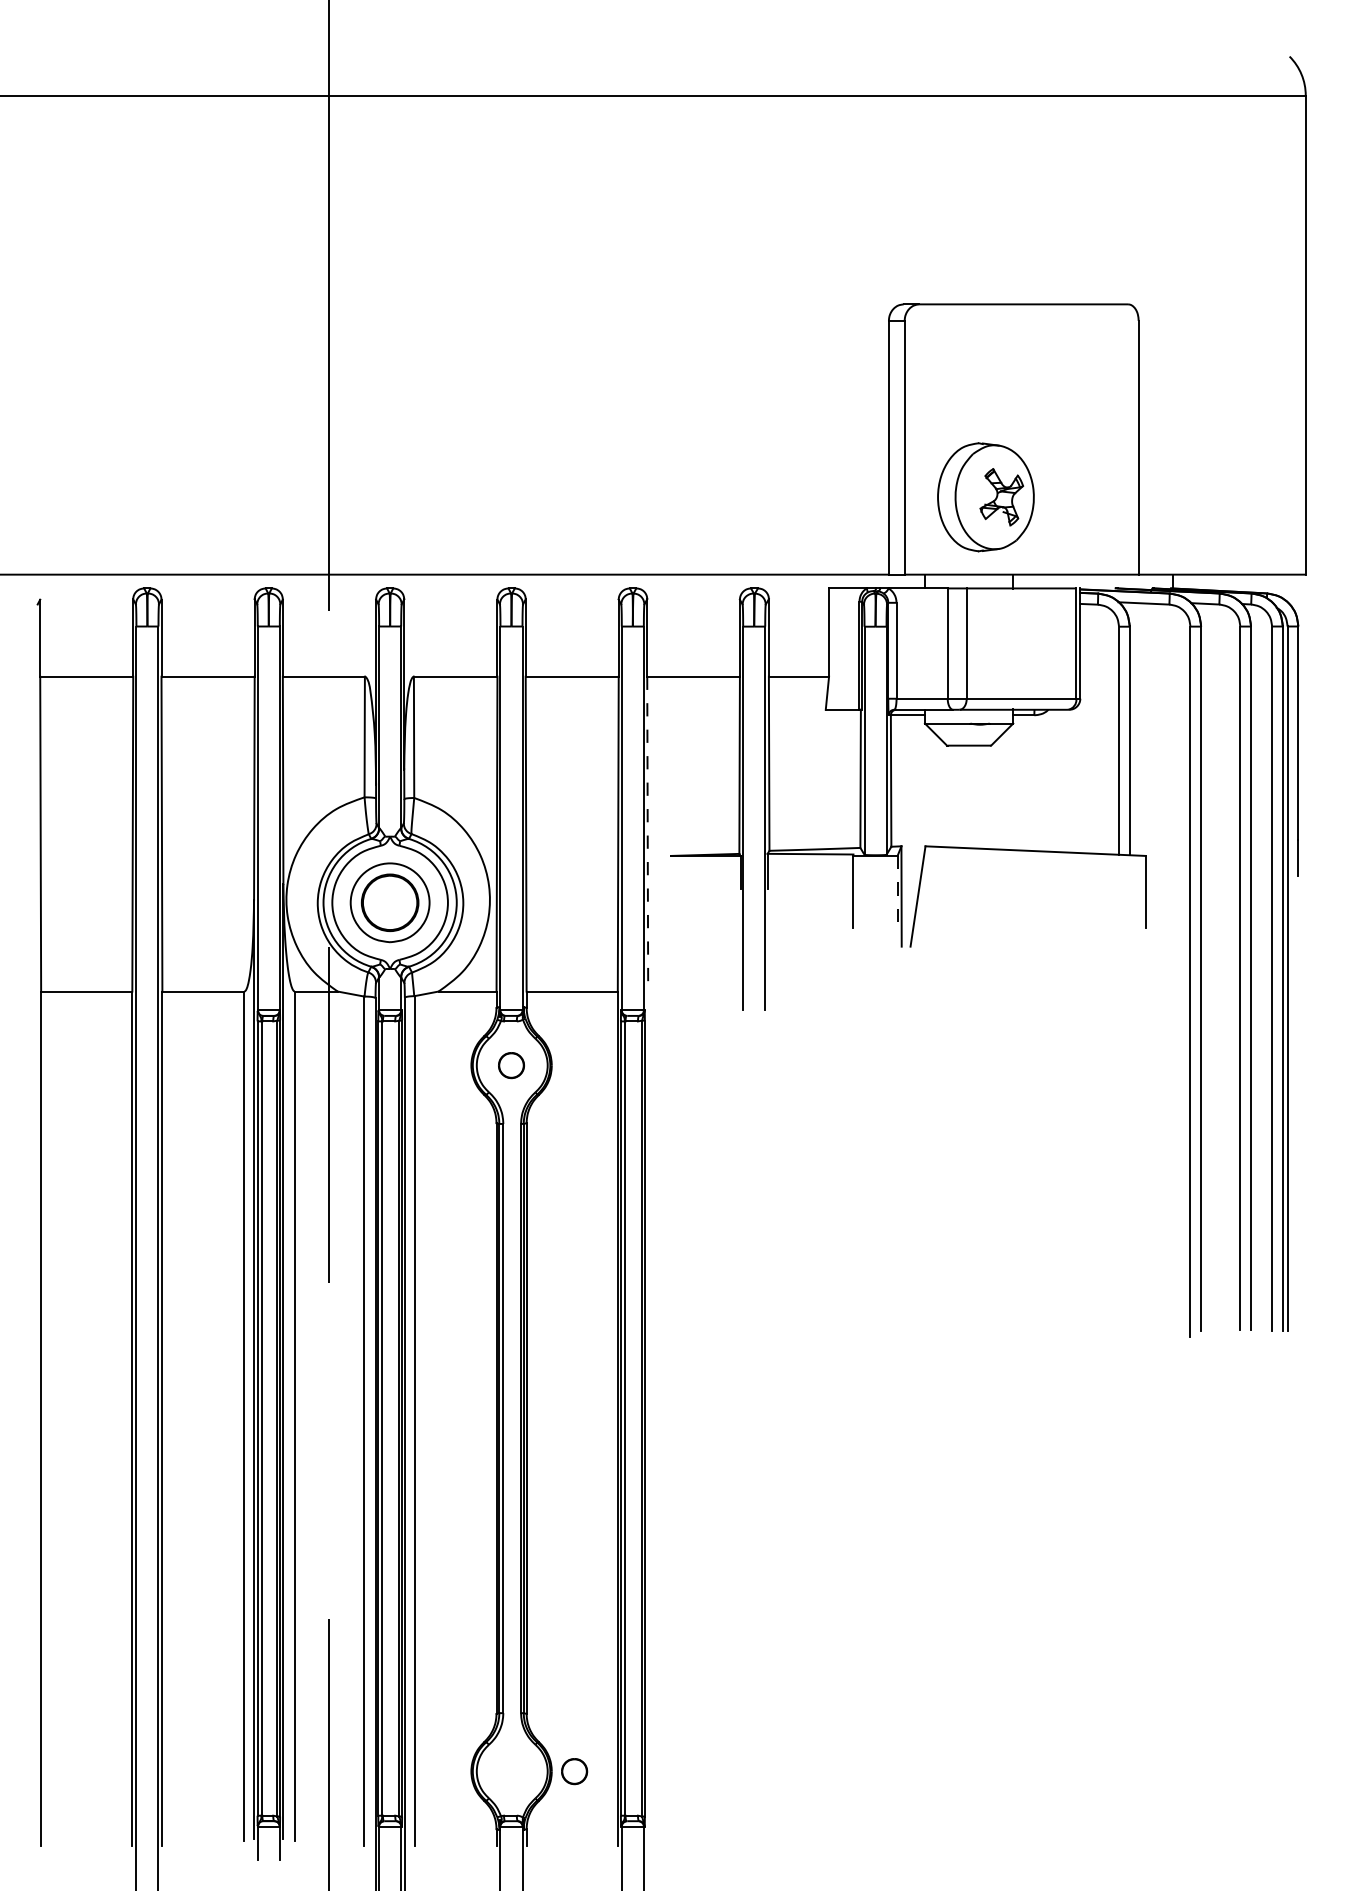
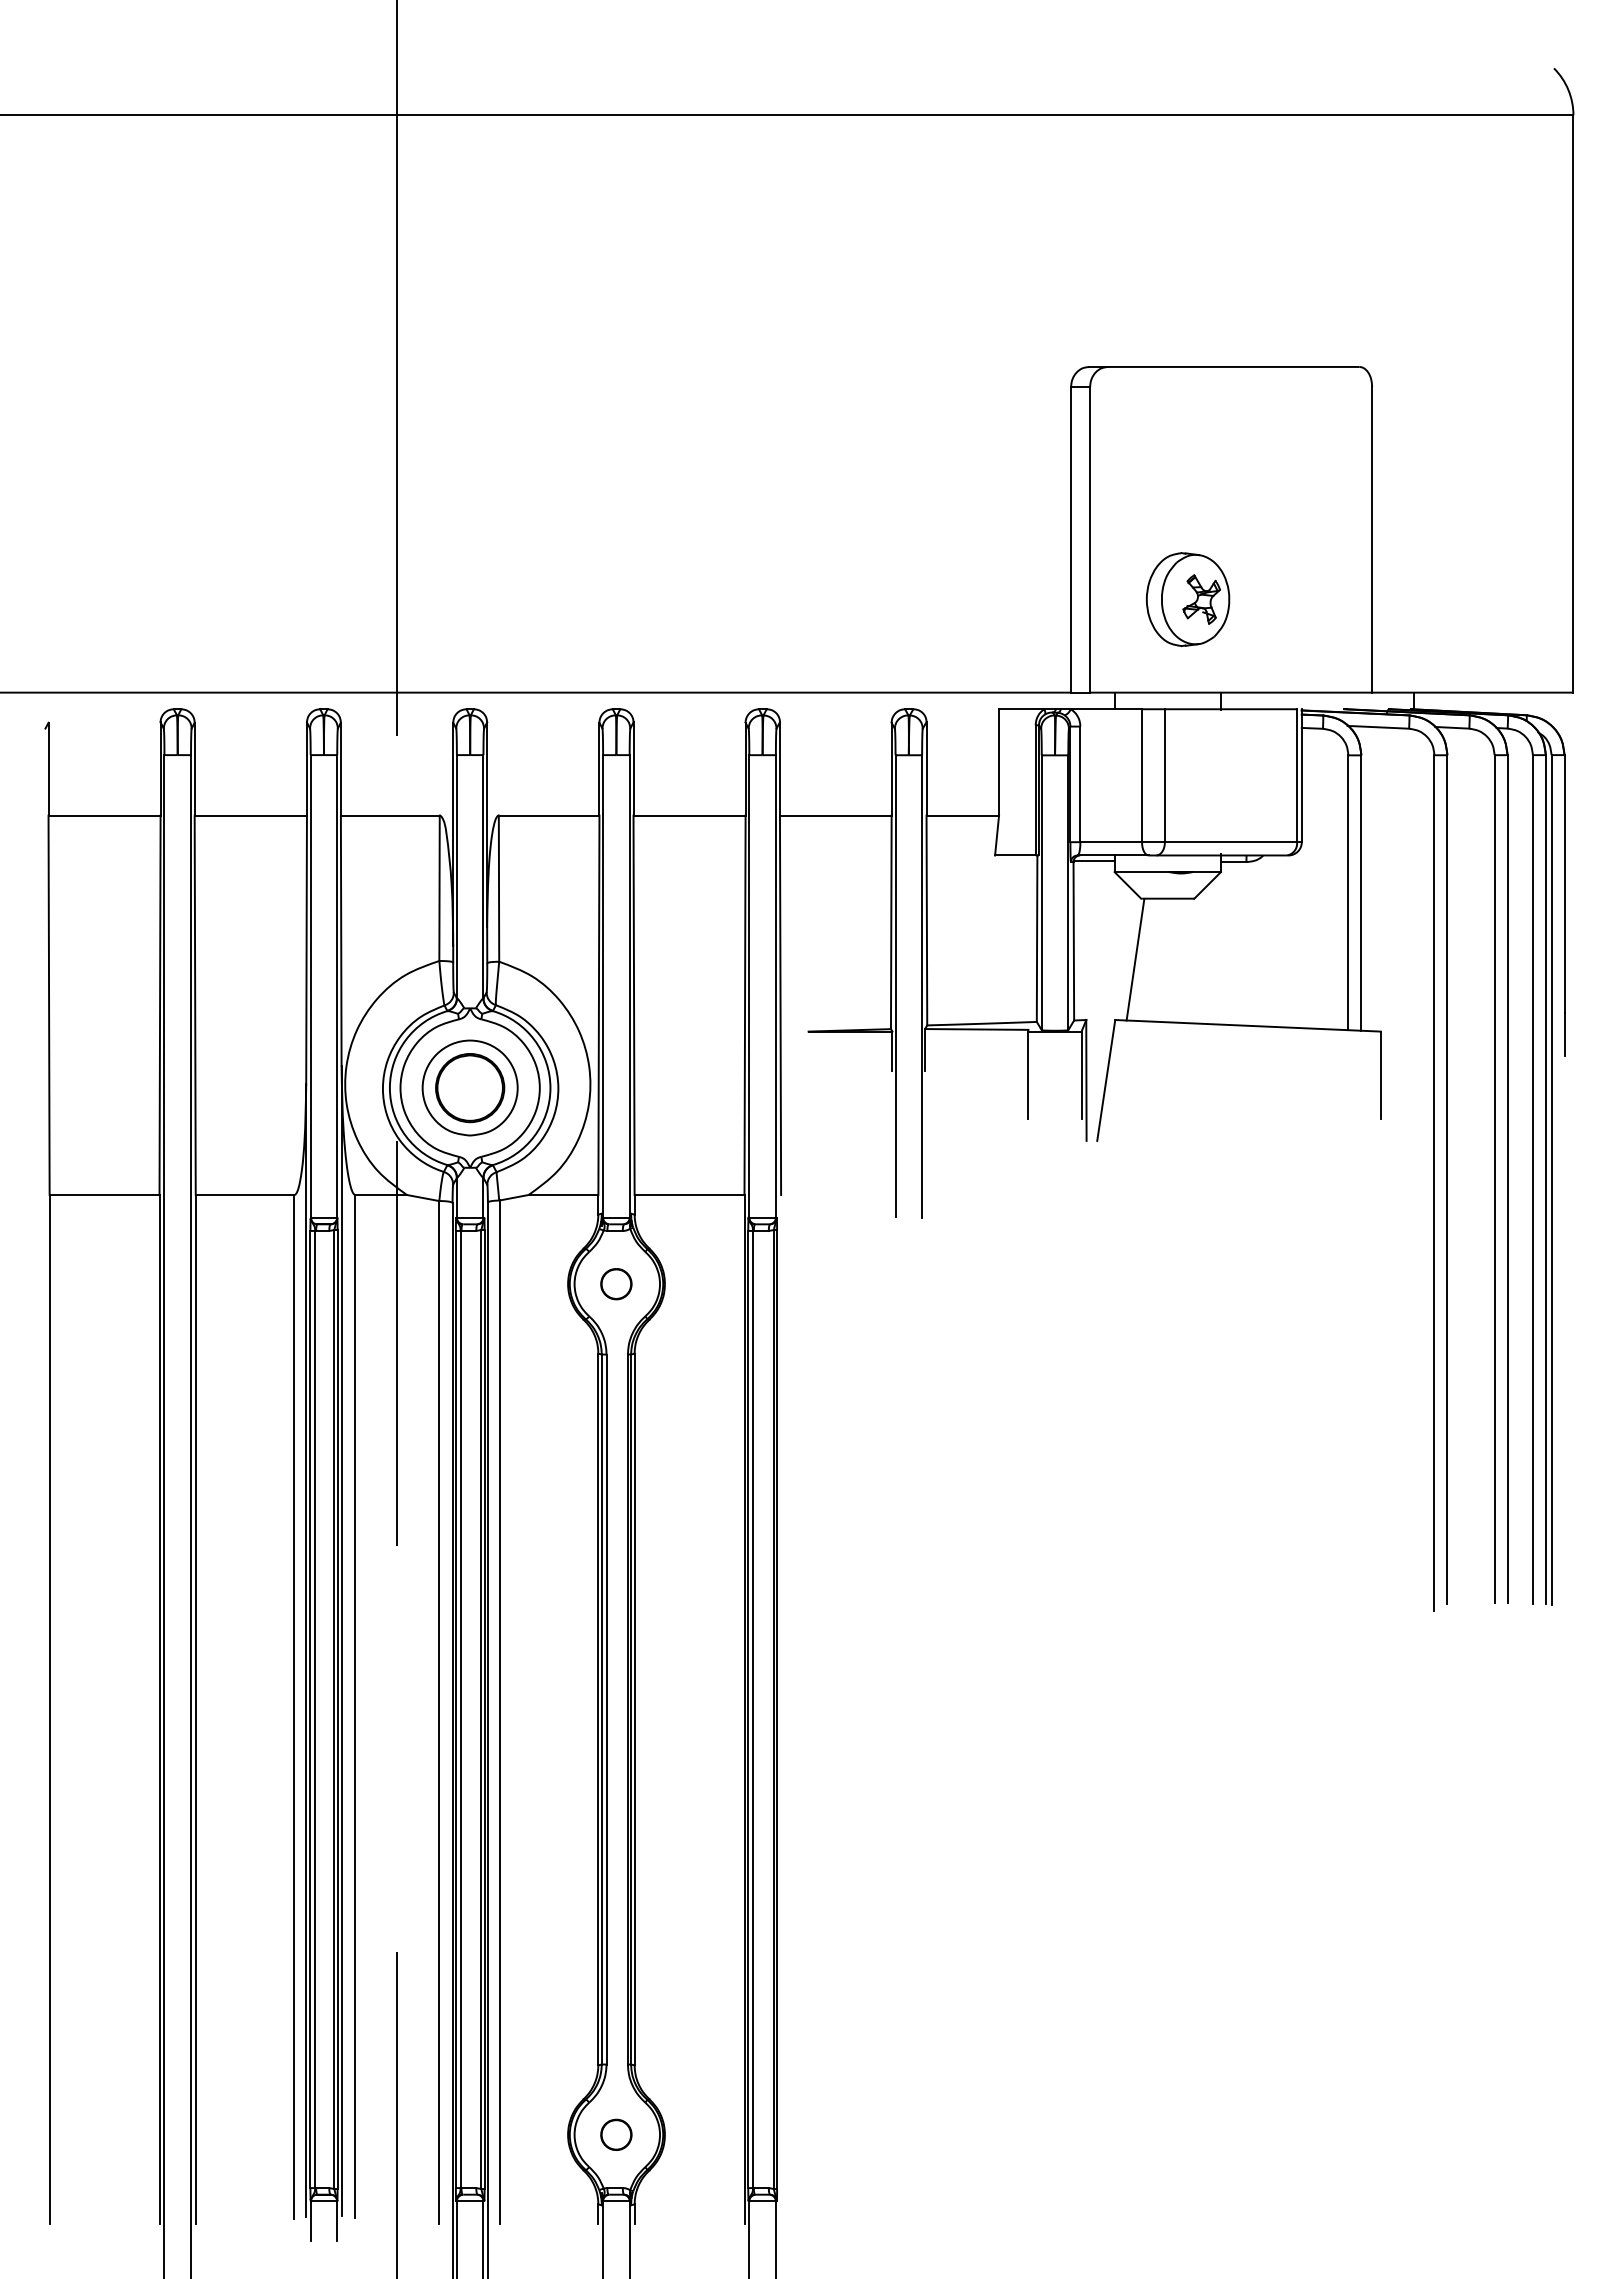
part: (985, 497) -> (1187, 599), size x0.71
line: (942, 796) -> (1135, 959), added
line: (647, 834) -> (780, 1005), dashed -> solid
line: (897, 892) -> (1081, 1075), dashed -> solid
part: (574, 1771) -> (616, 2134), moved

